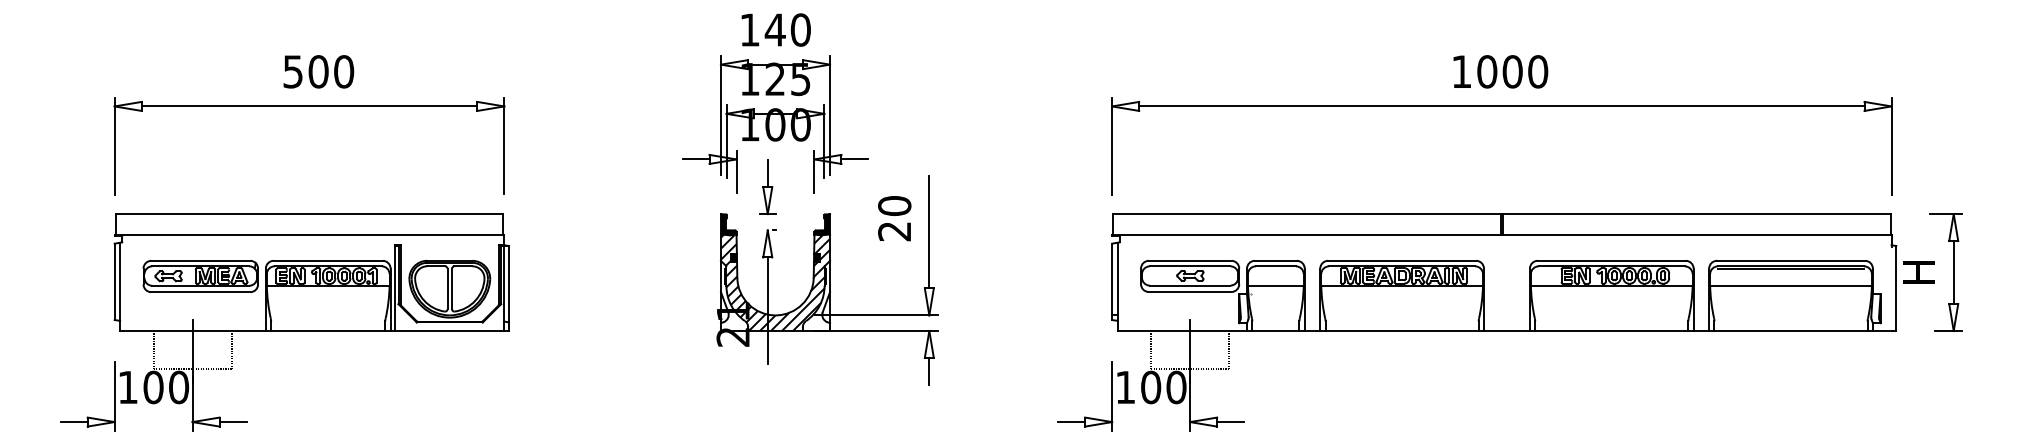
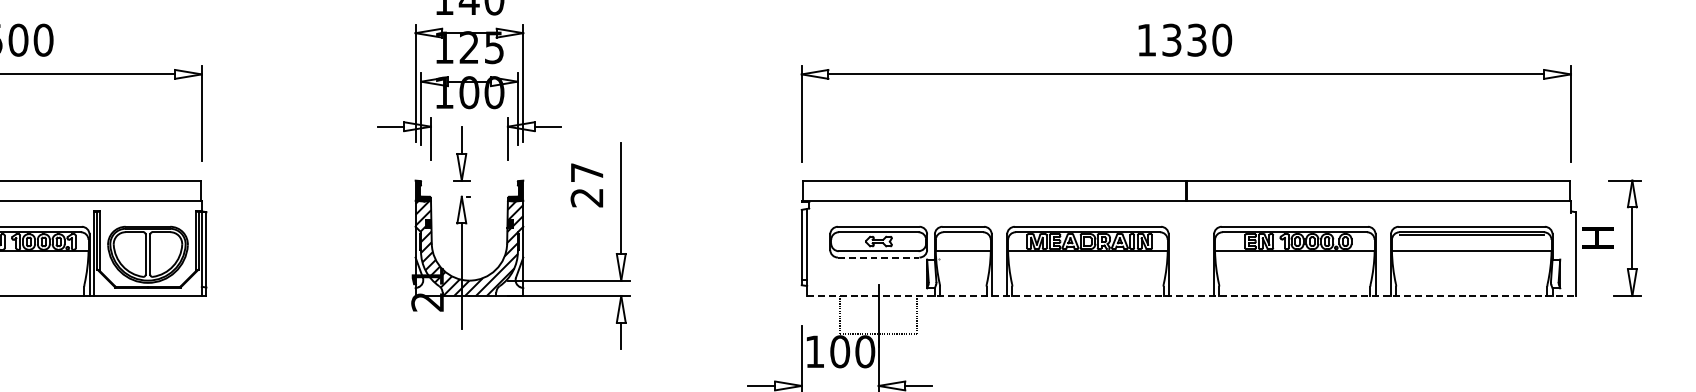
text: (1499, 71) -> (1184, 39), 1000 -> 1330
text: (894, 205) -> (586, 172), 20 -> 27
line: (1190, 292) -> (879, 258), solid -> dashed
line: (1507, 330) -> (1191, 295), solid -> dashed

